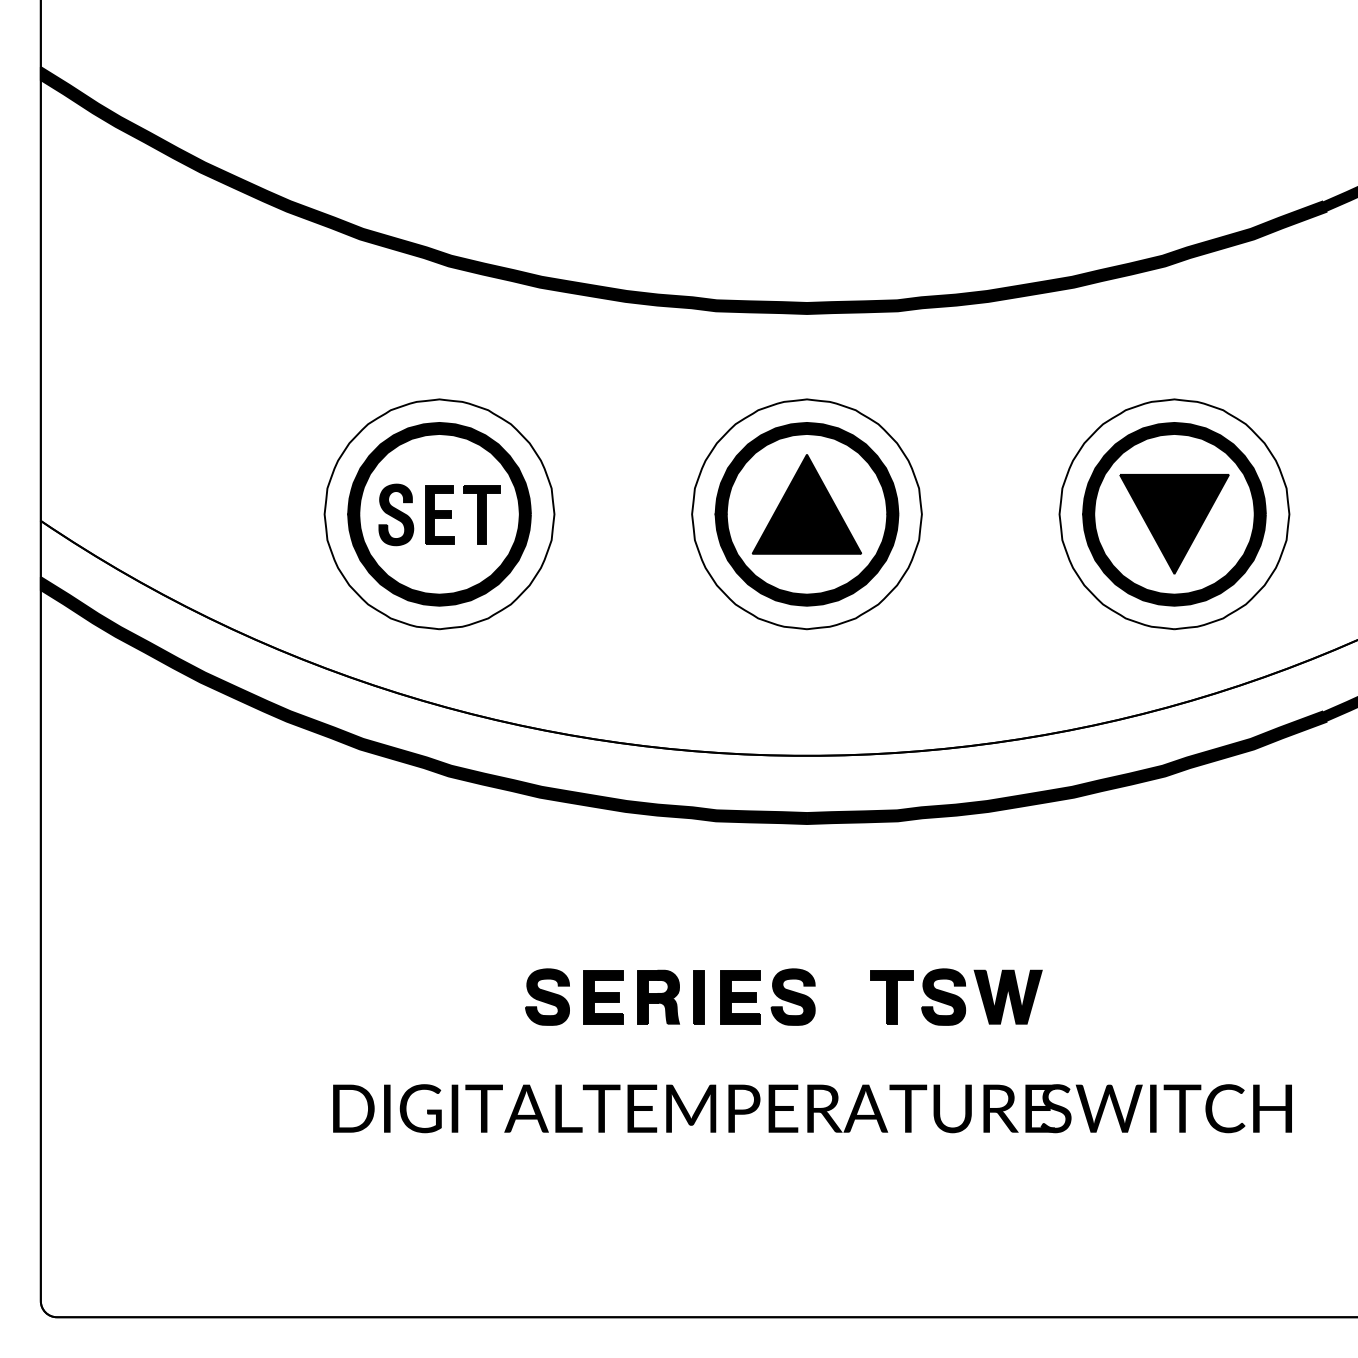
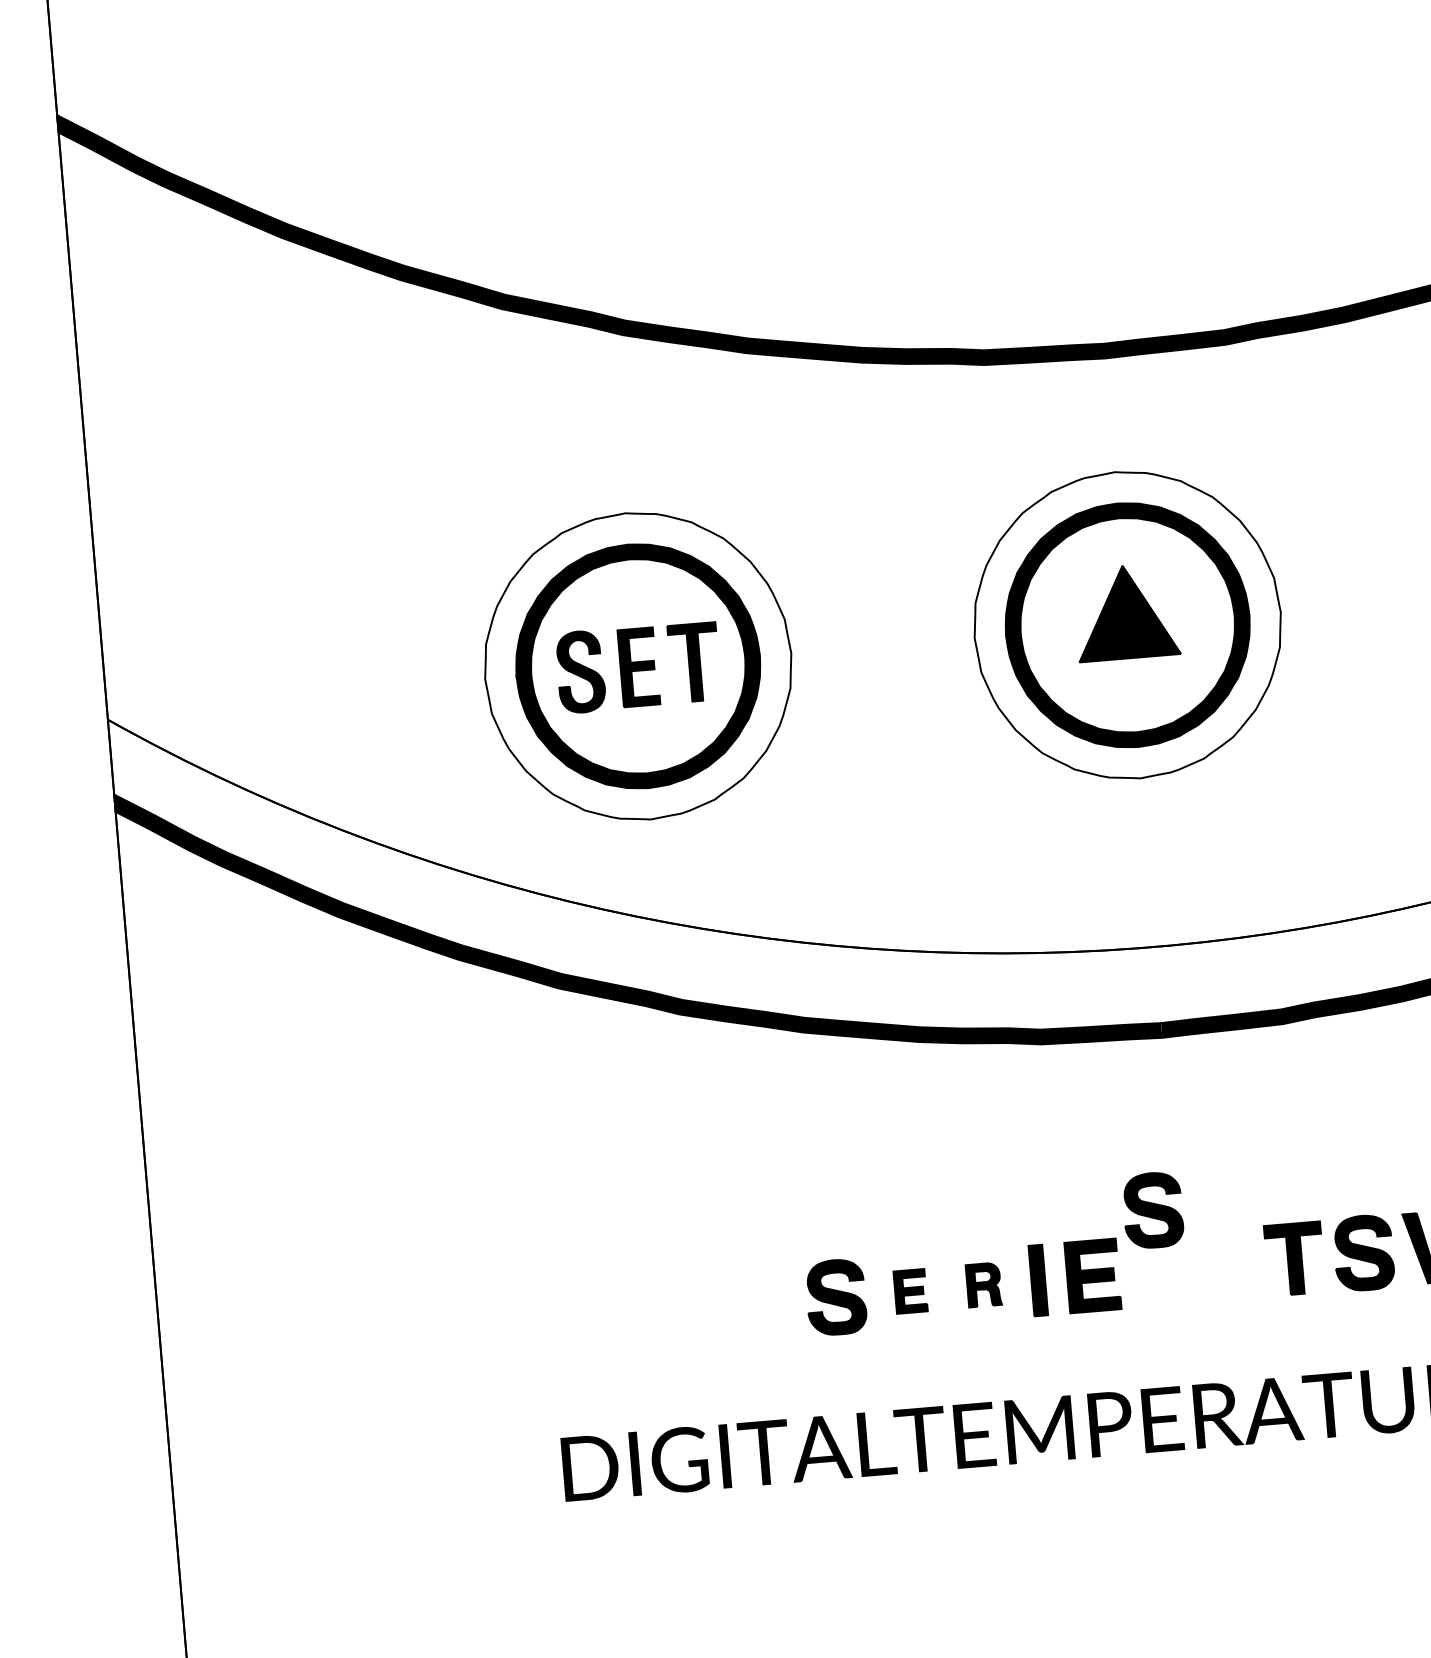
part: (806, 504) -> (1125, 612), size x0.7
part: (658, 996) -> (983, 1284), size x0.6
part: (792, 996) -> (1151, 1209), moved
part: (603, 997) -> (910, 1291), size x0.6

